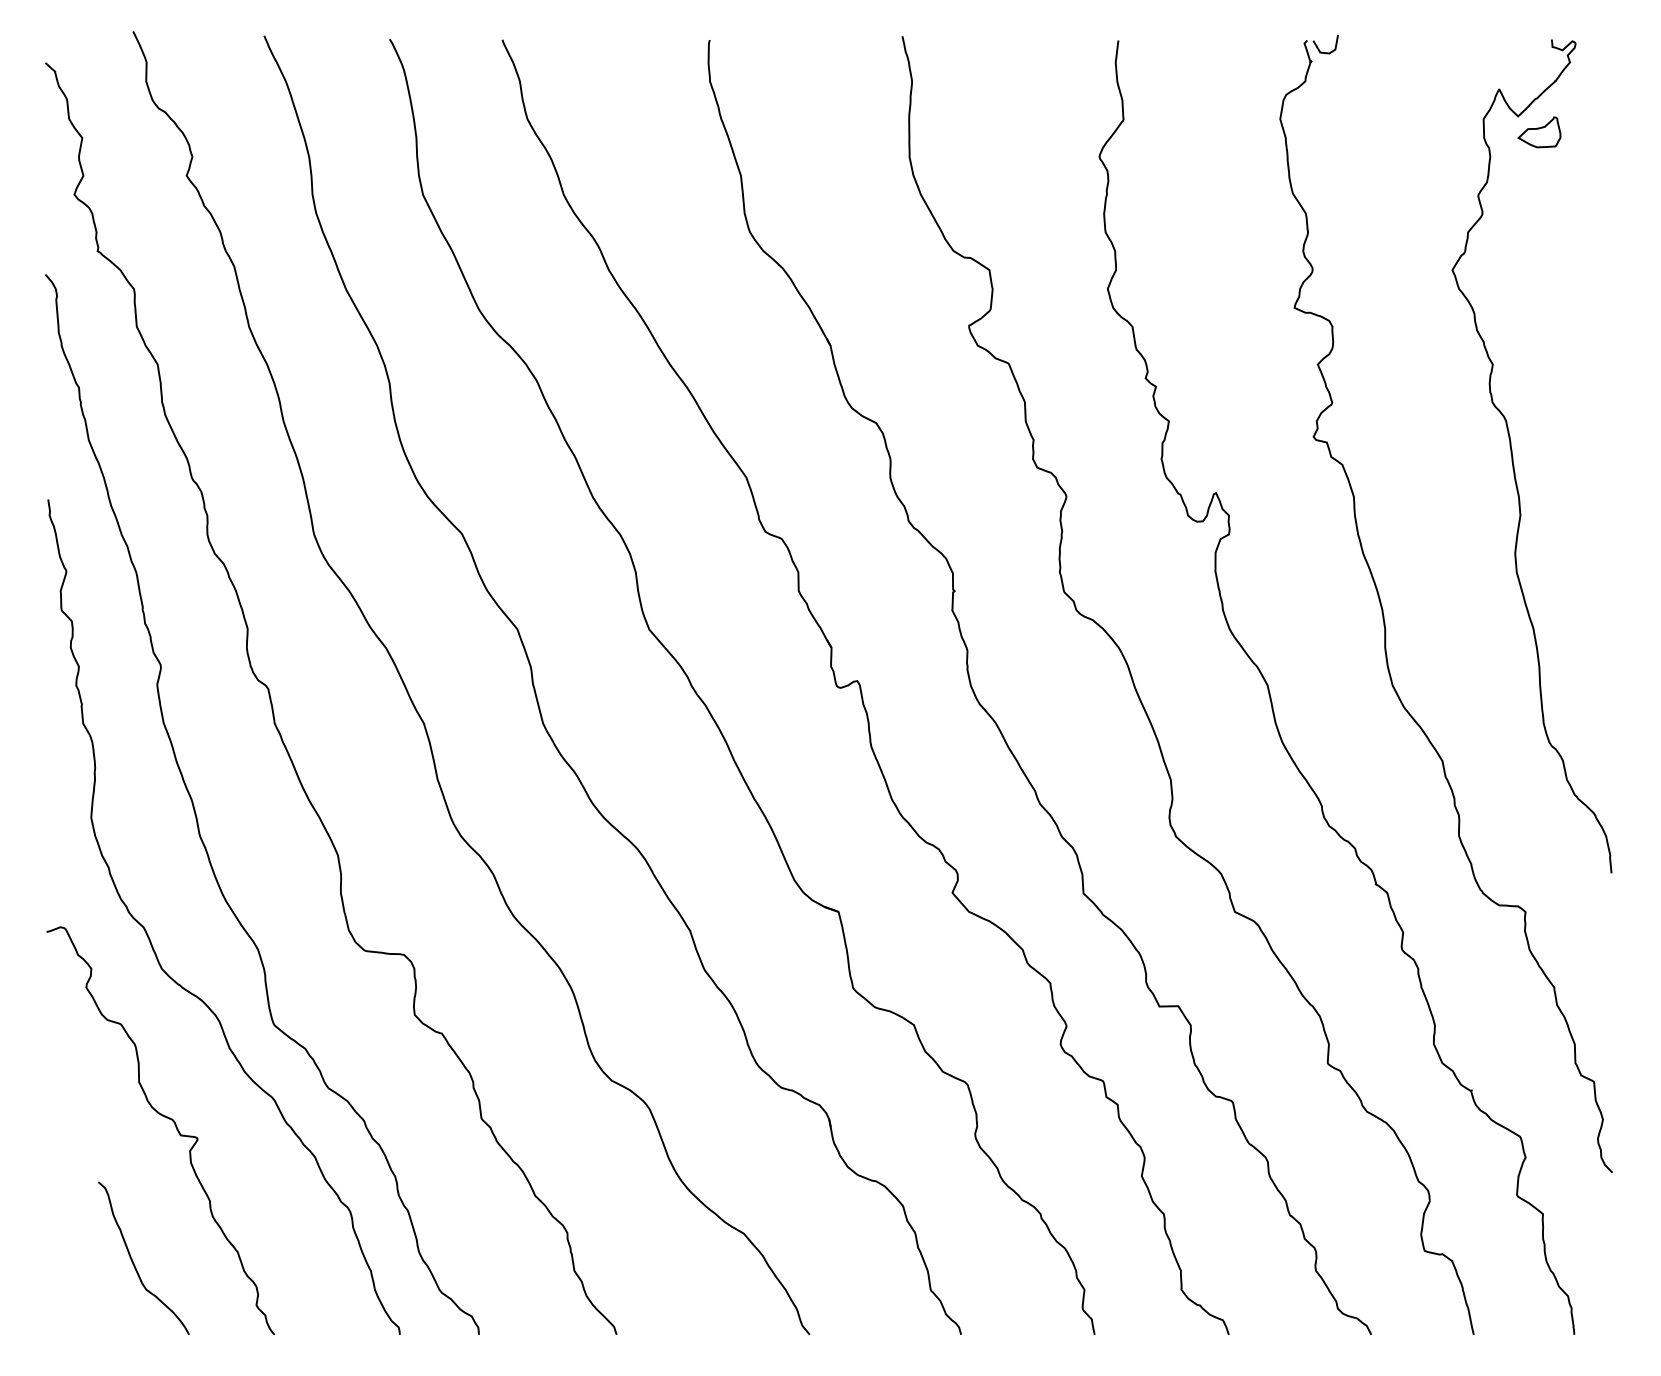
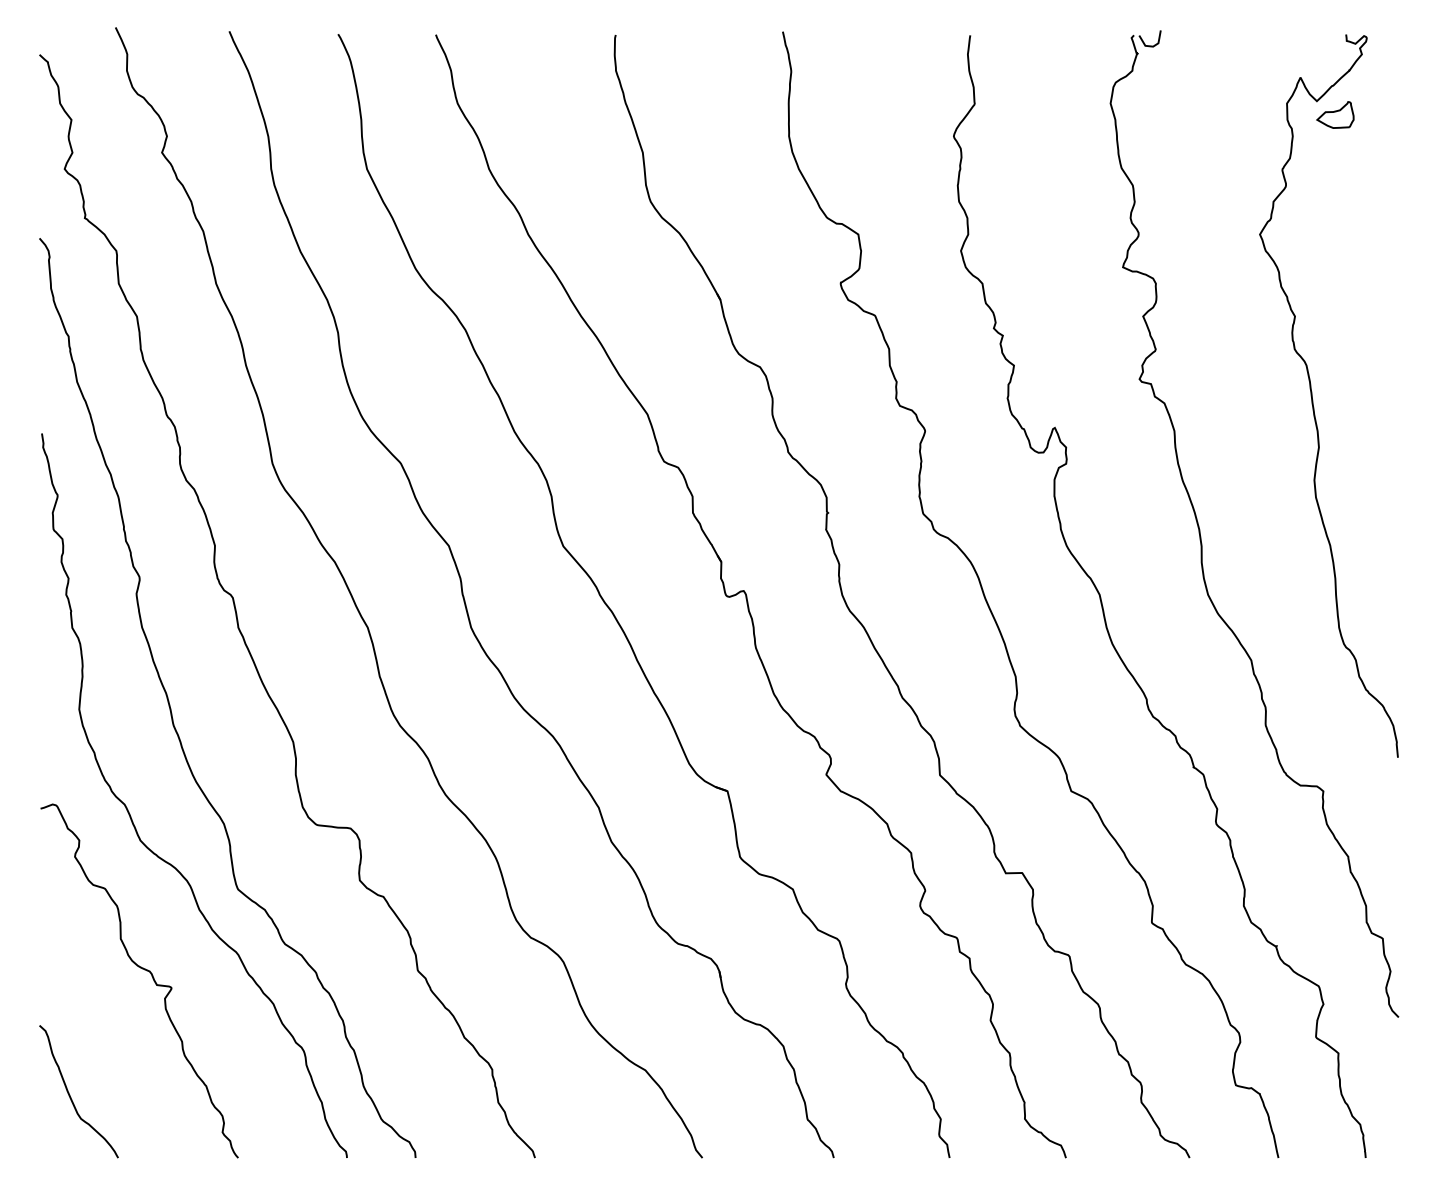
curve: (133, 1261) -> (69, 1094), moved

